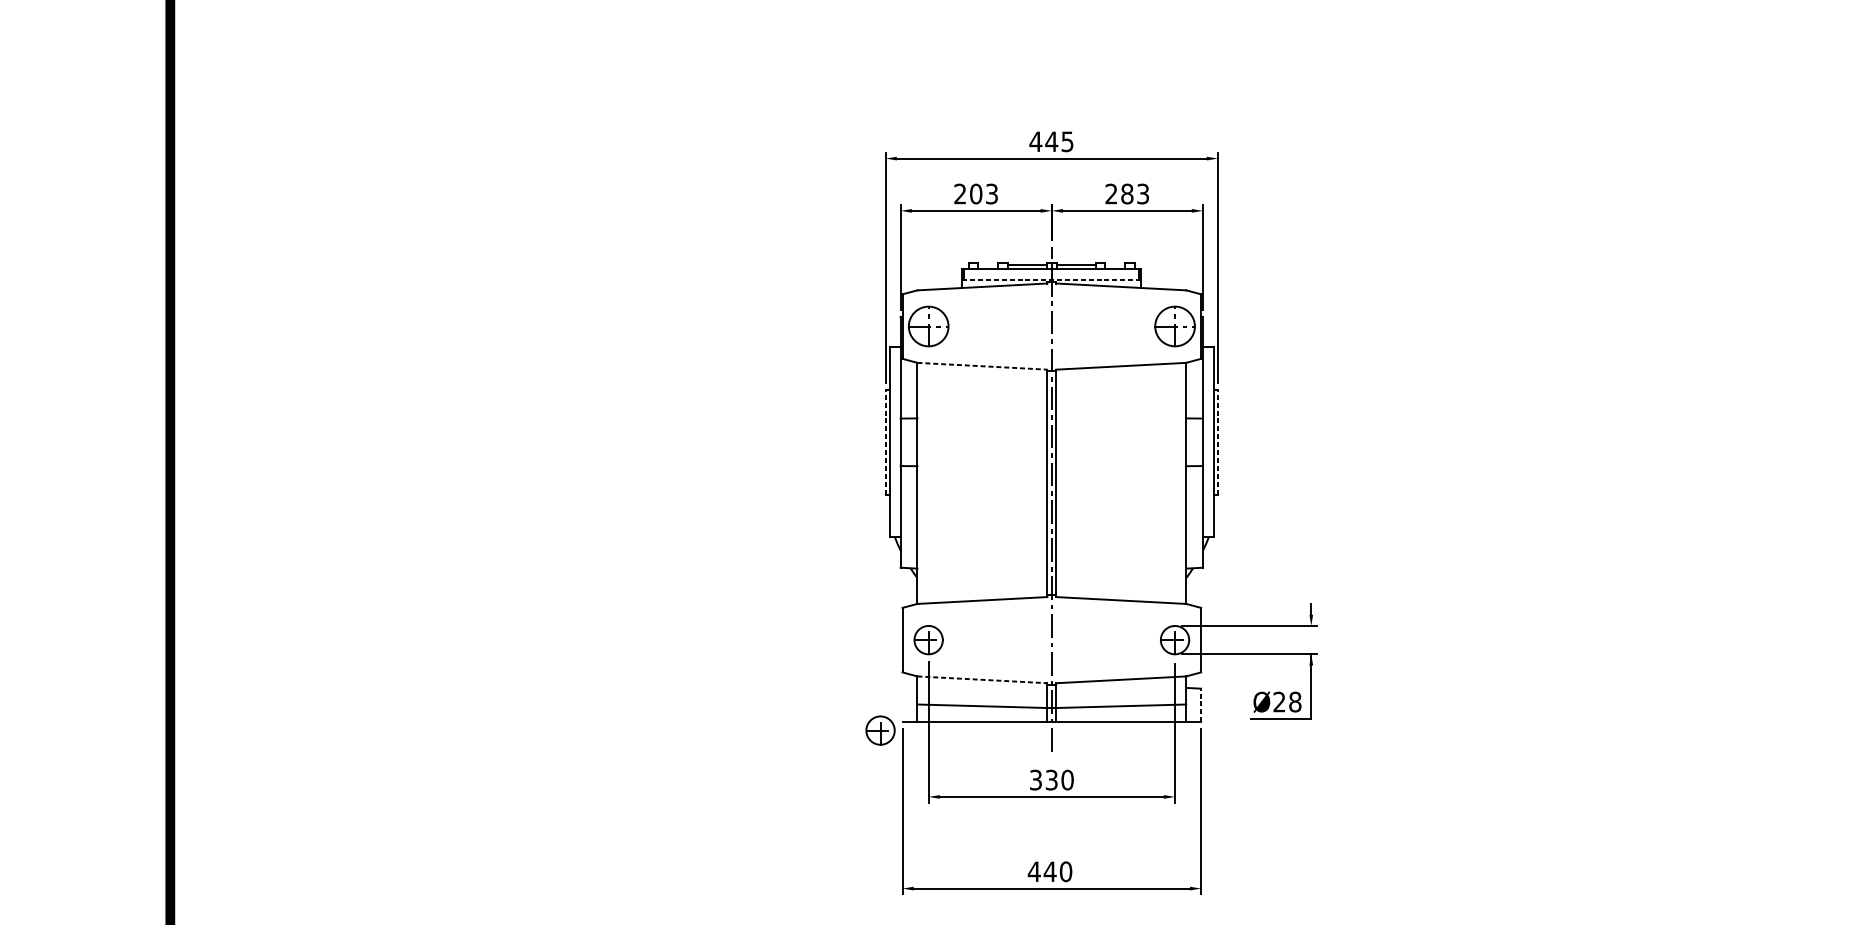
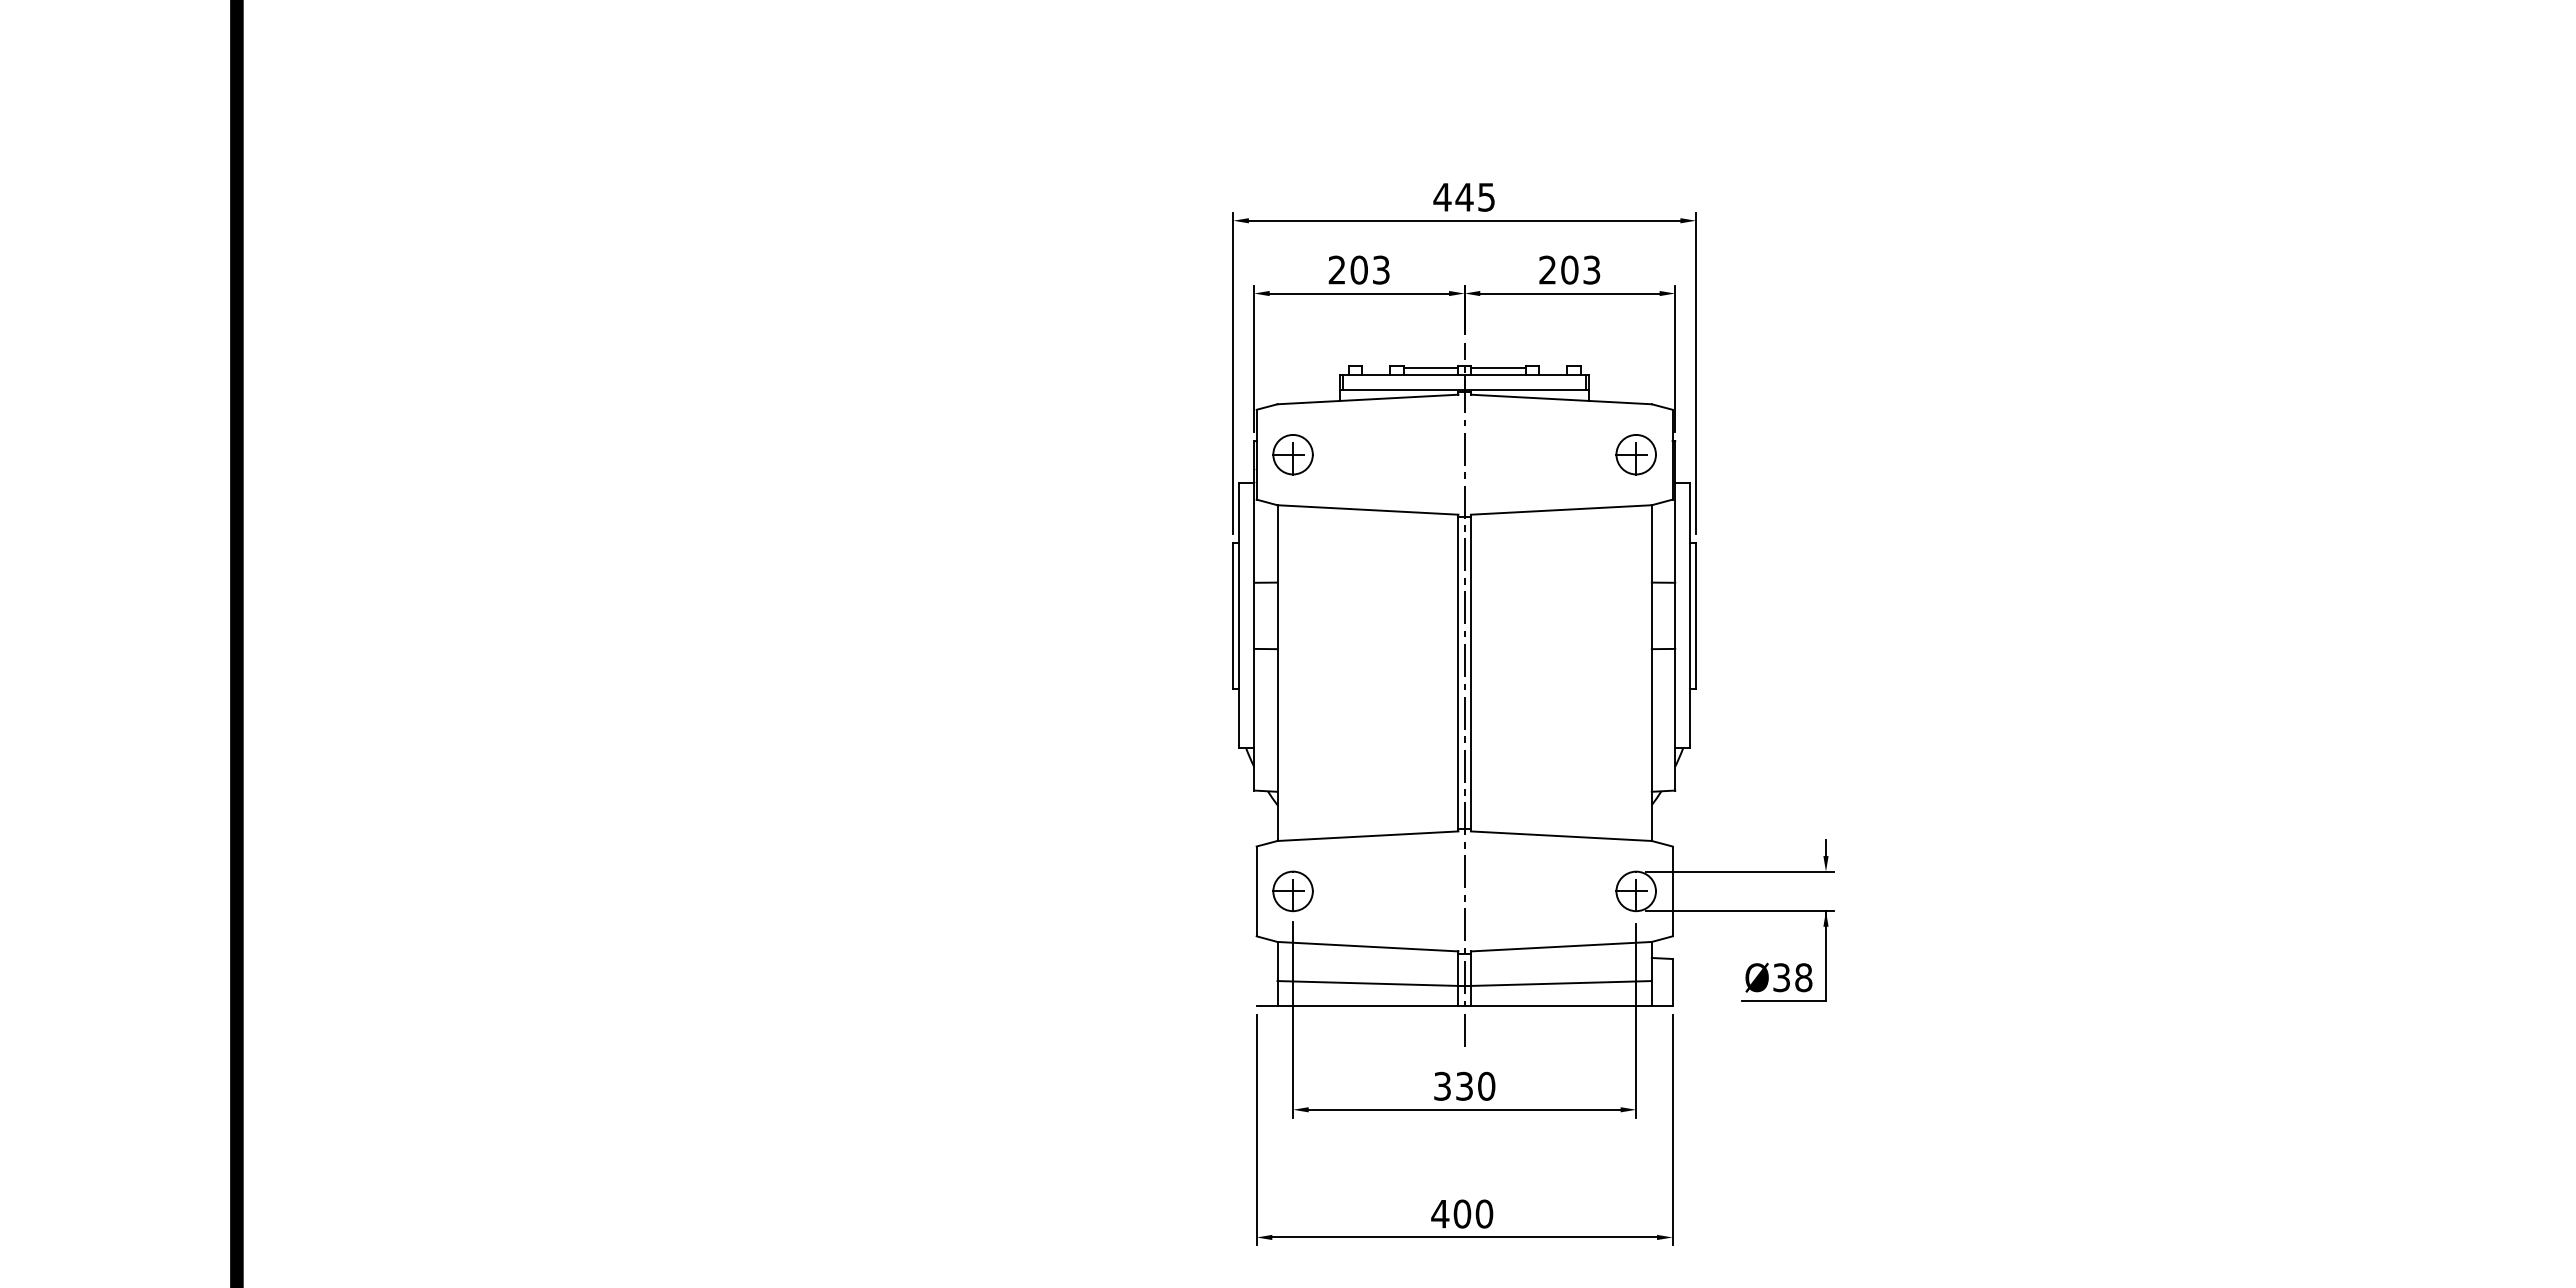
text: (1127, 194) -> (1569, 270), 283 -> 203
line: (1051, 280) -> (1464, 390), dashed -> solid
part: (928, 326) -> (1292, 454), size x0.71
part: (1174, 326) -> (1635, 454), size x0.71
line: (982, 365) -> (1367, 509), dashed -> solid
line: (885, 442) -> (1233, 615), dashed -> solid
line: (1218, 442) -> (1696, 615), dashed -> solid
line: (982, 679) -> (1367, 946), dashed -> solid
text: (1279, 701) -> (1781, 977), Ø28 -> Ø38
line: (1201, 704) -> (1672, 981), dashed -> solid
part: (880, 730) -> (1225, 1017), removed
text: (1050, 871) -> (1462, 1213), 440 -> 400

